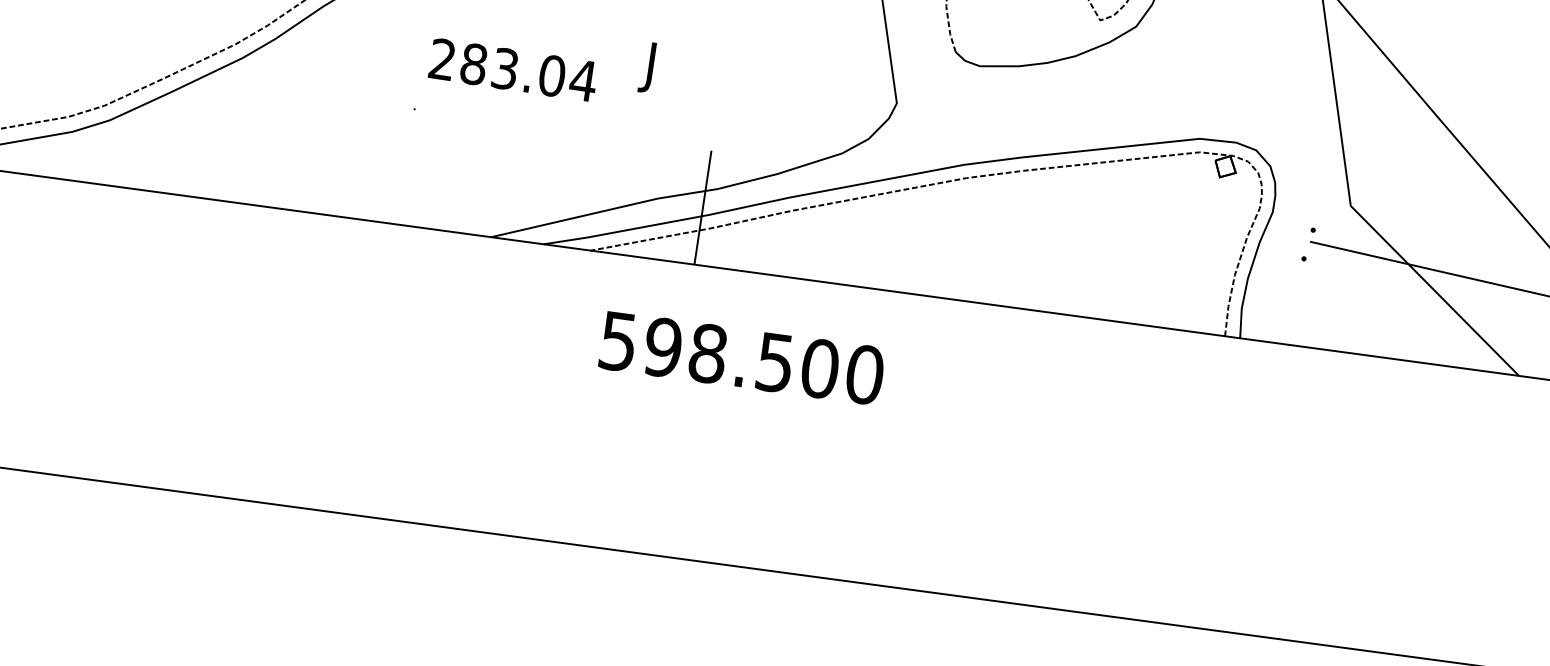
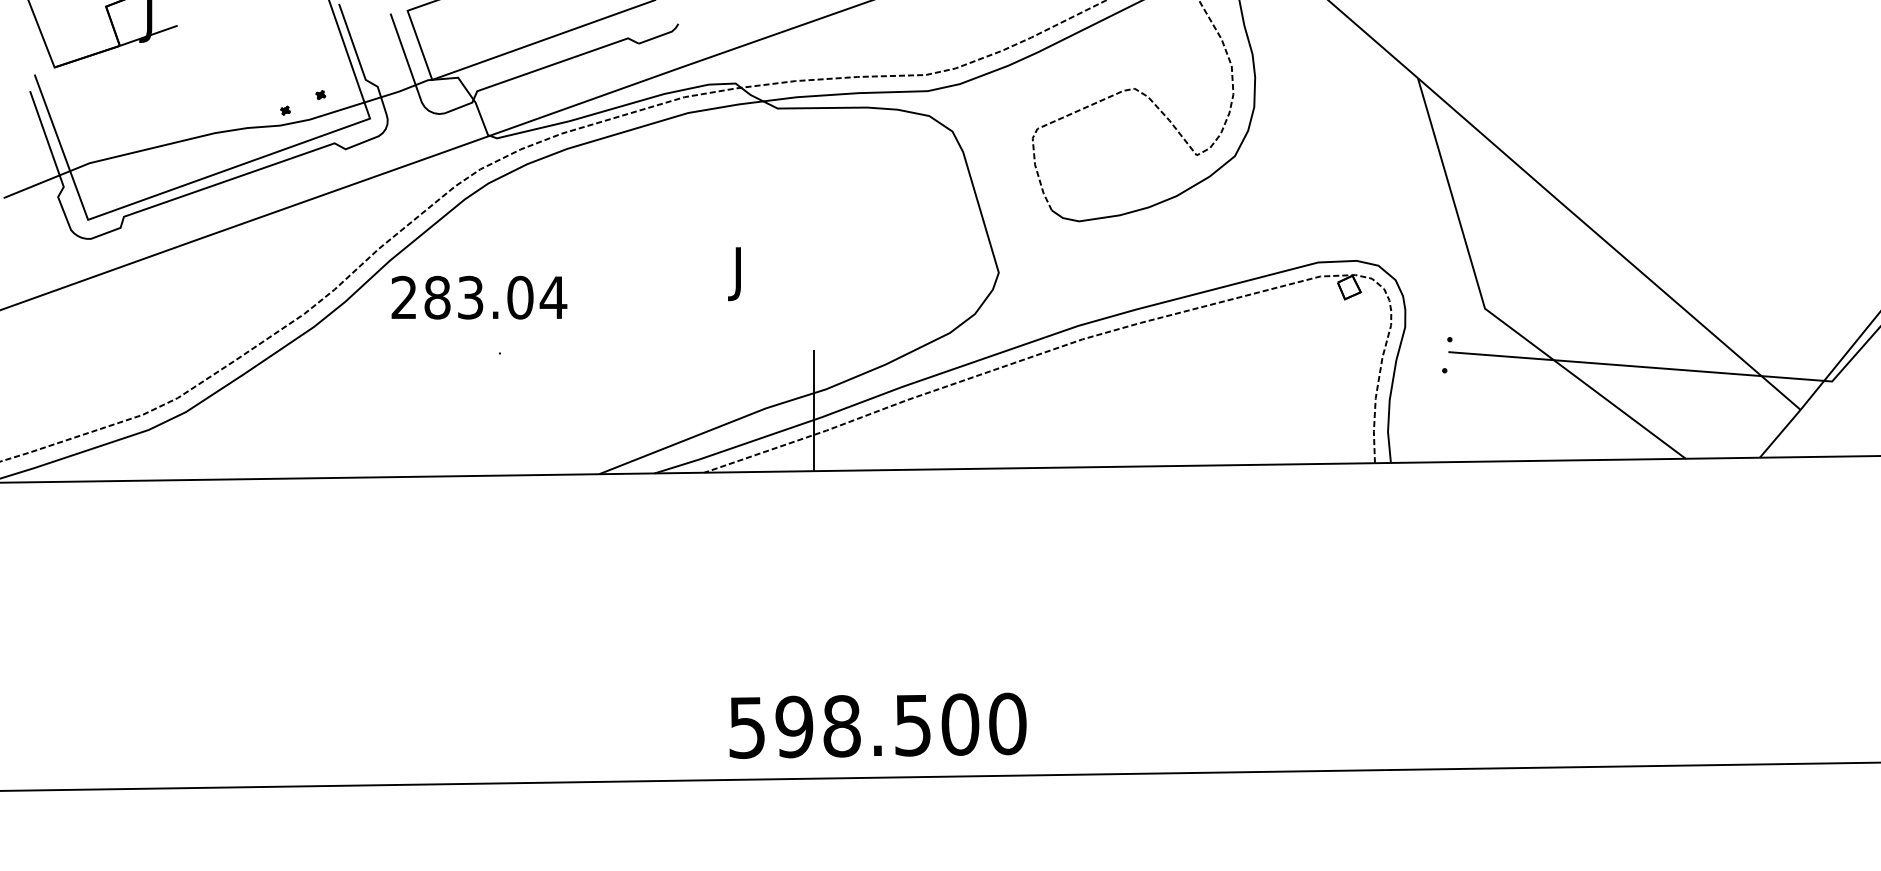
text: (513, 70) -> (479, 297), moved
text: (741, 357) -> (877, 725), moved

